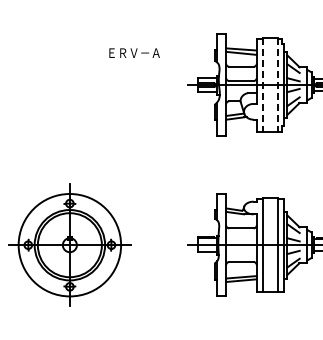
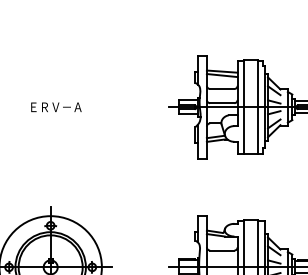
text: (134, 52) -> (56, 106), moved
line: (263, 85) -> (244, 107), dashed -> solid
line: (277, 85) -> (258, 107), dashed -> solid

